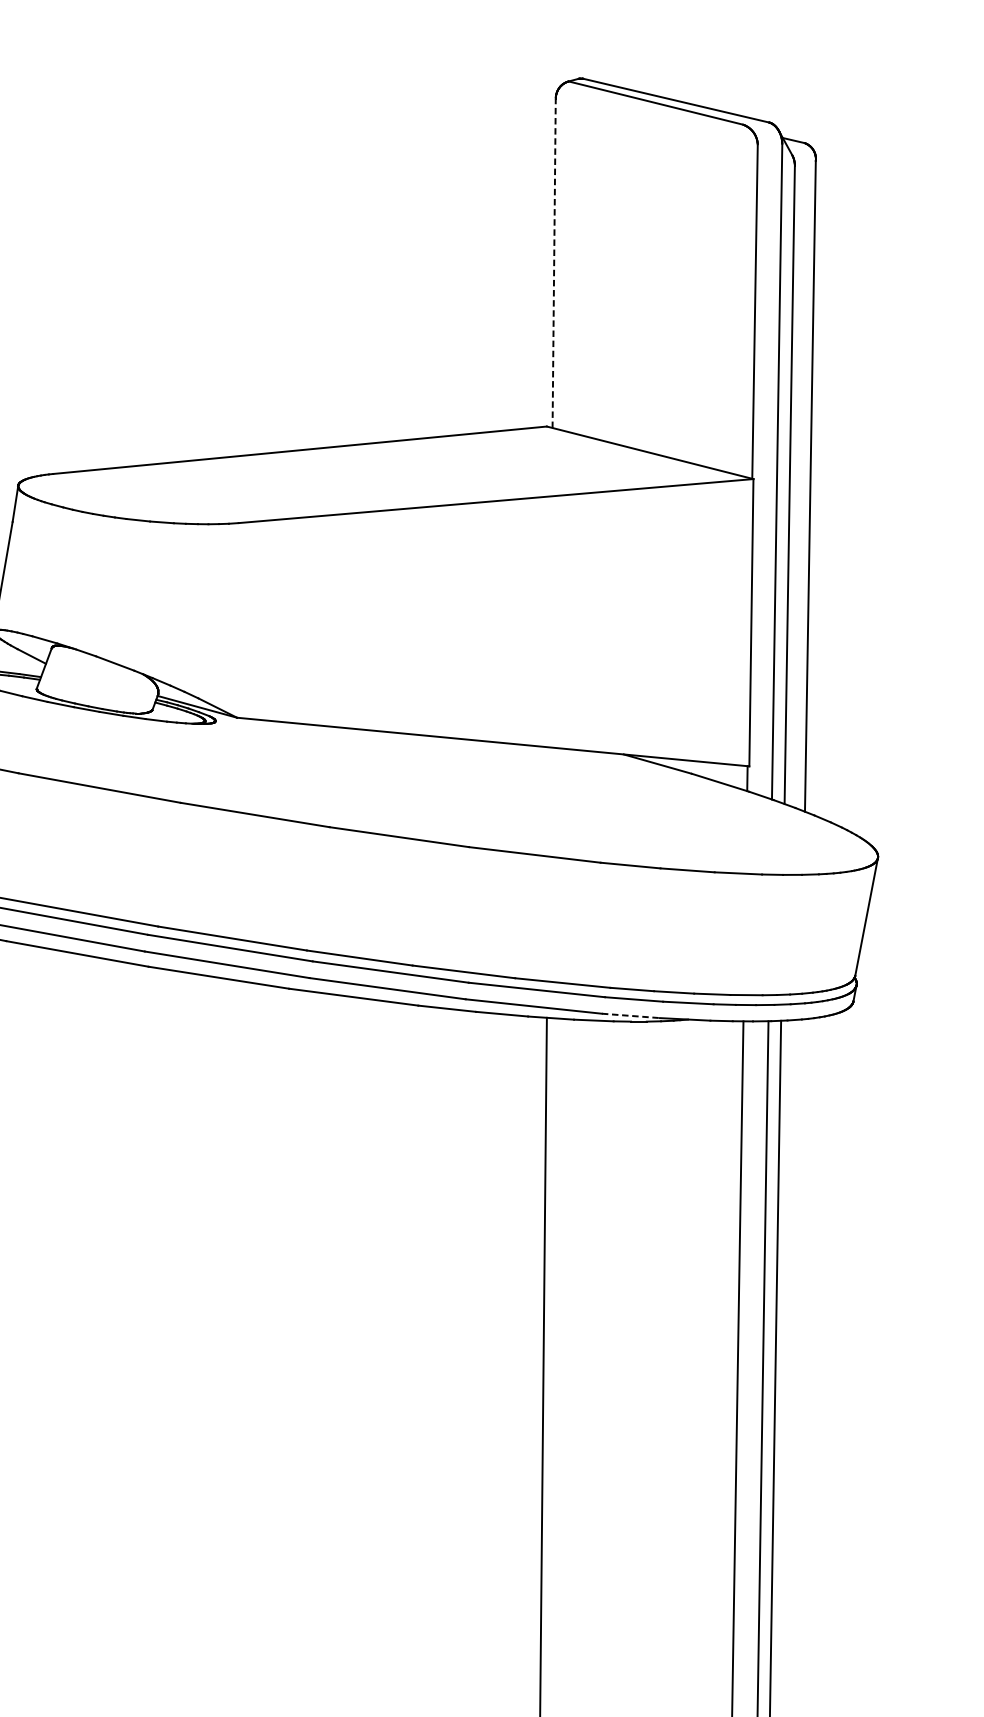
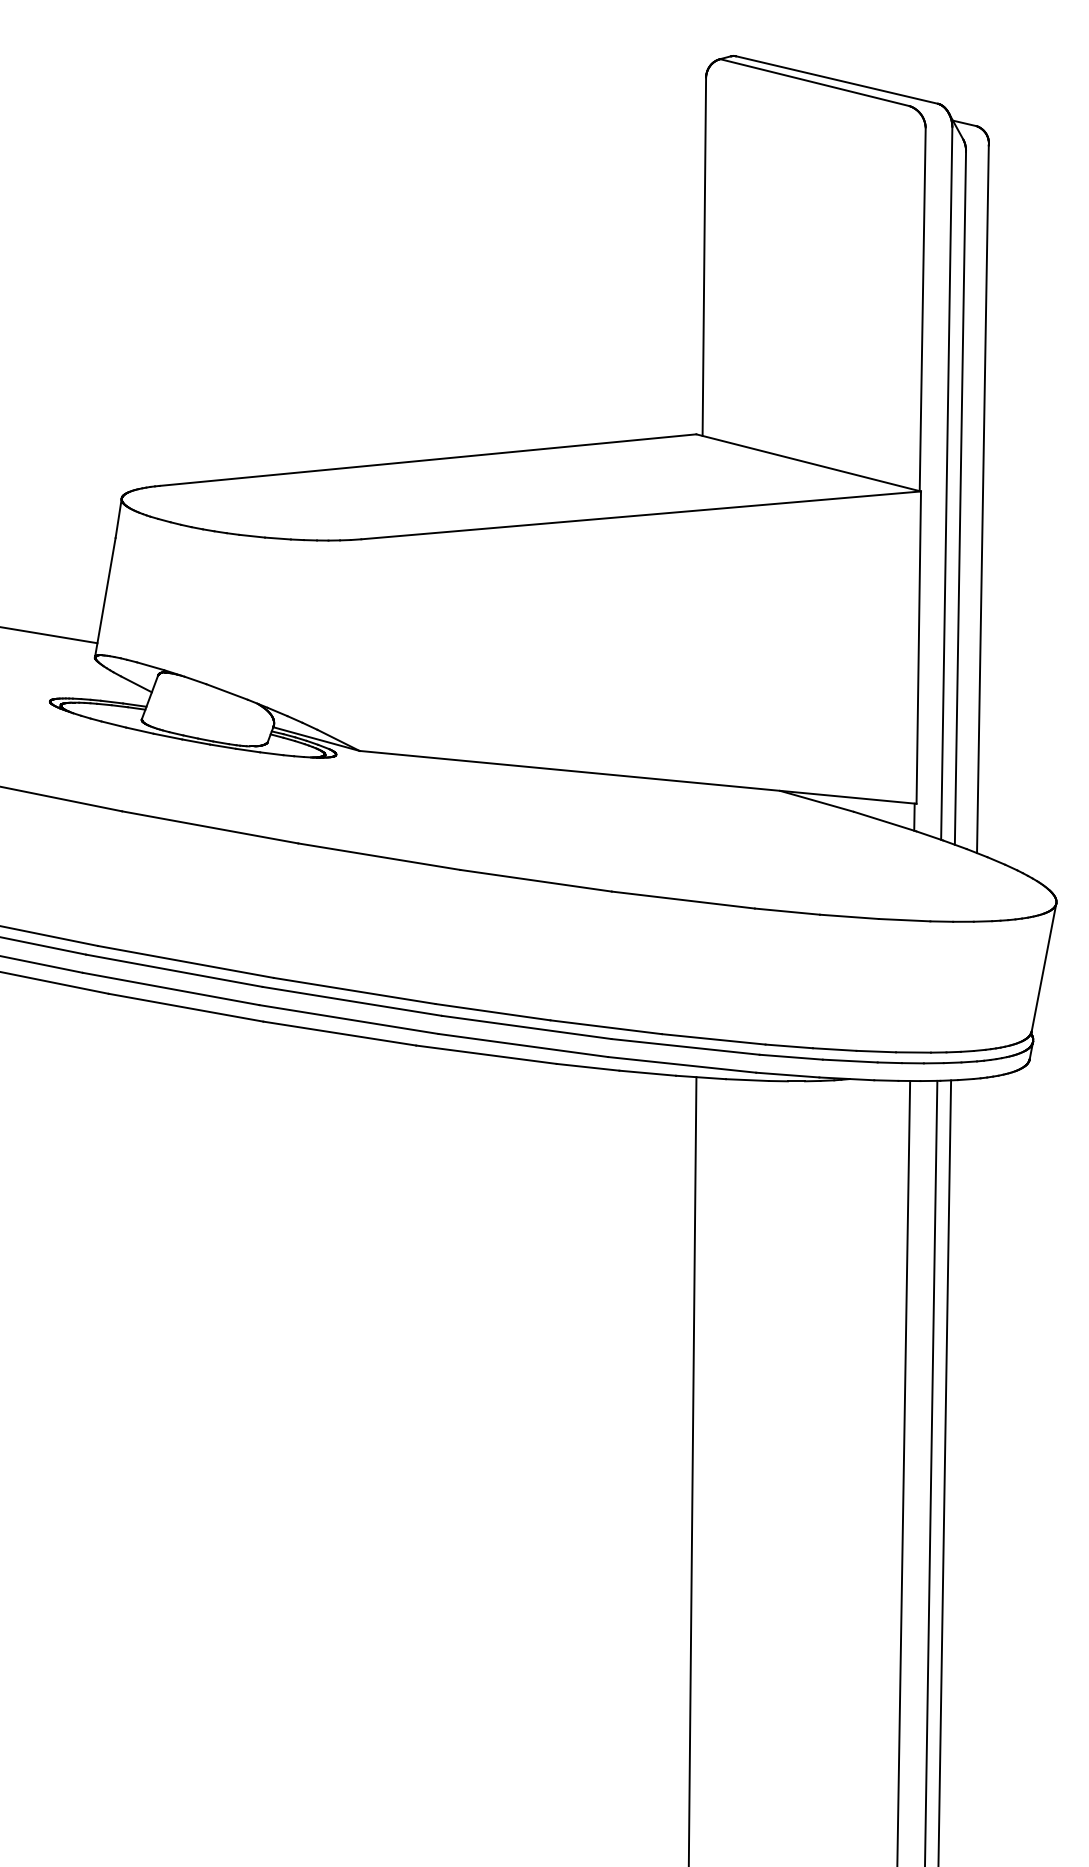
line: (554, 263) -> (704, 257), dashed -> solid
line: (630, 1016) -> (787, 1075), dashed -> solid

